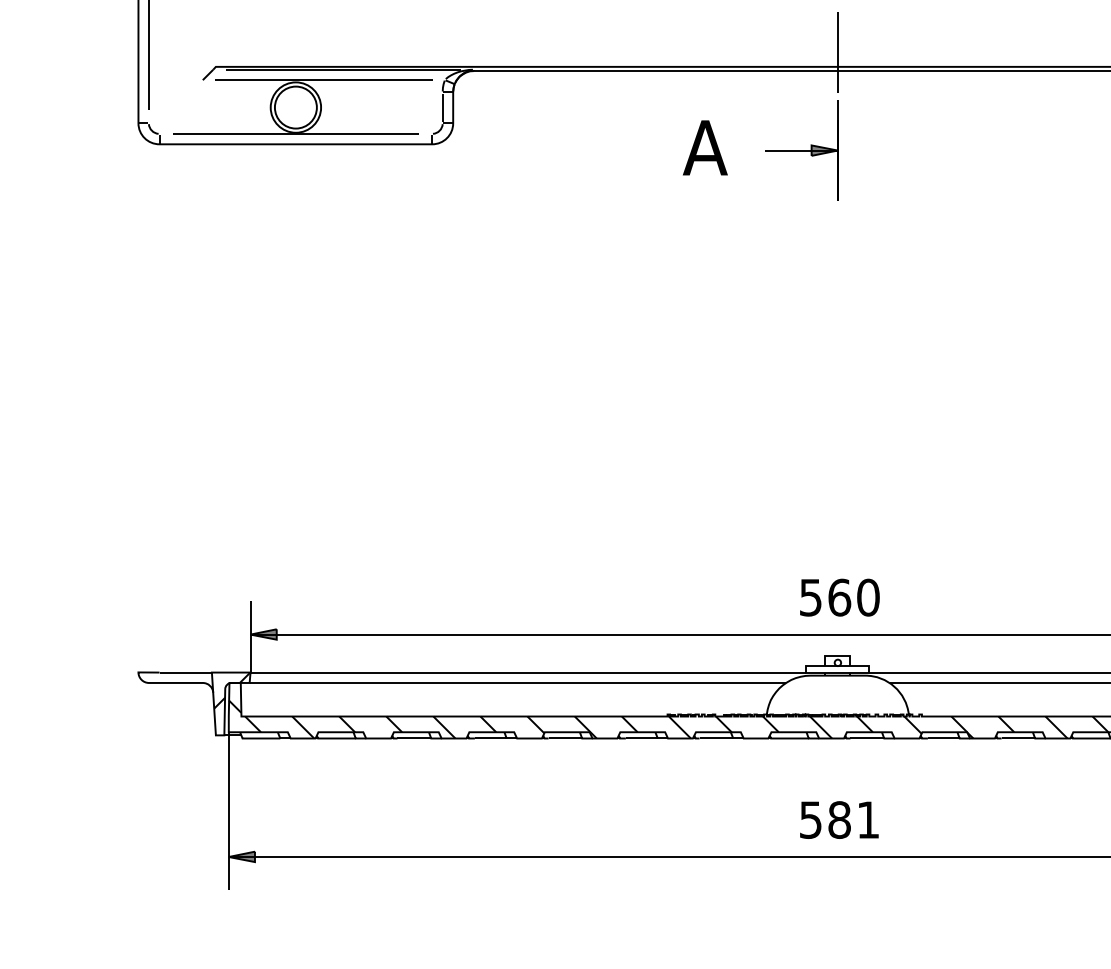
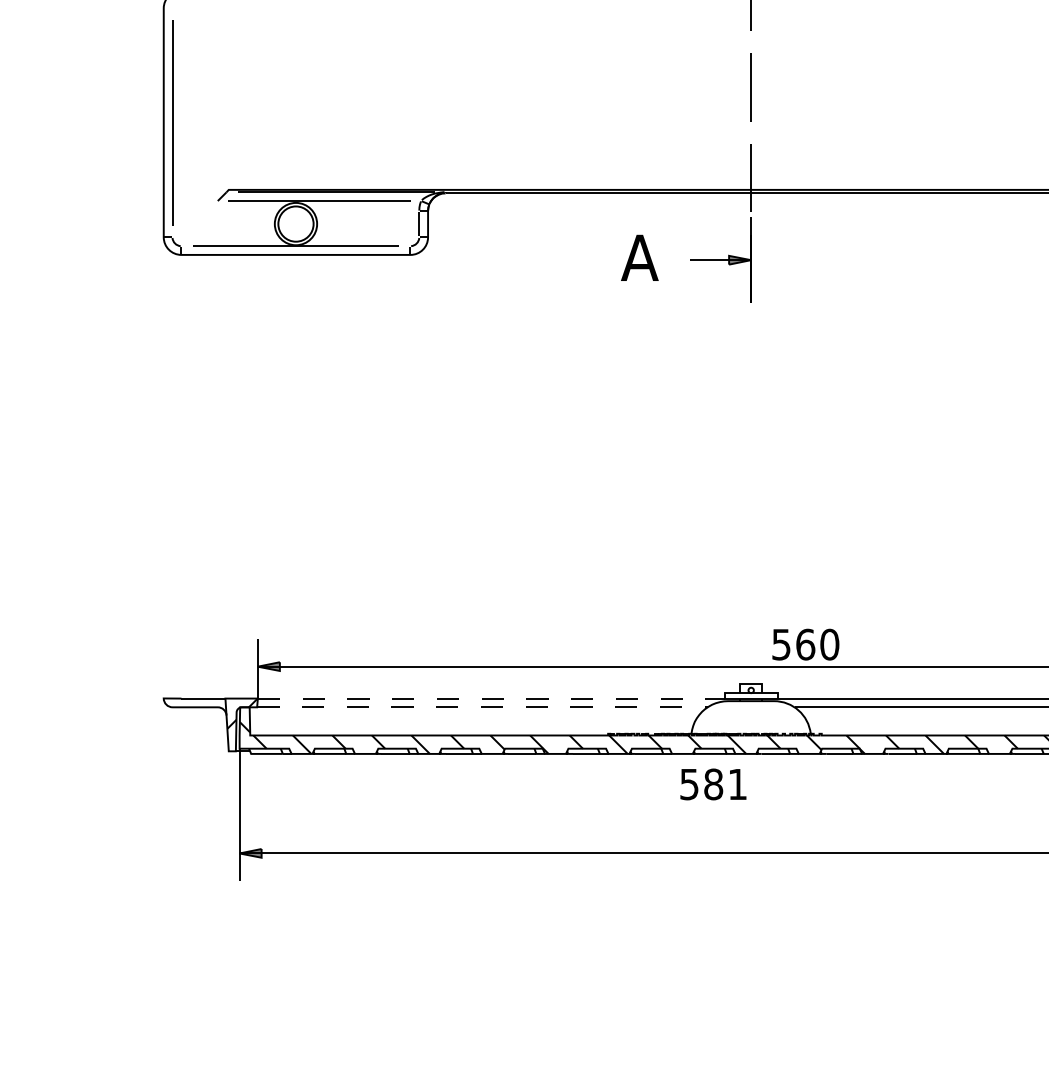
text: (839, 597) -> (805, 644), moved
line: (528, 672) -> (491, 698), solid -> dashed
line: (517, 683) -> (482, 707), solid -> dashed
text: (839, 820) -> (713, 784), moved

